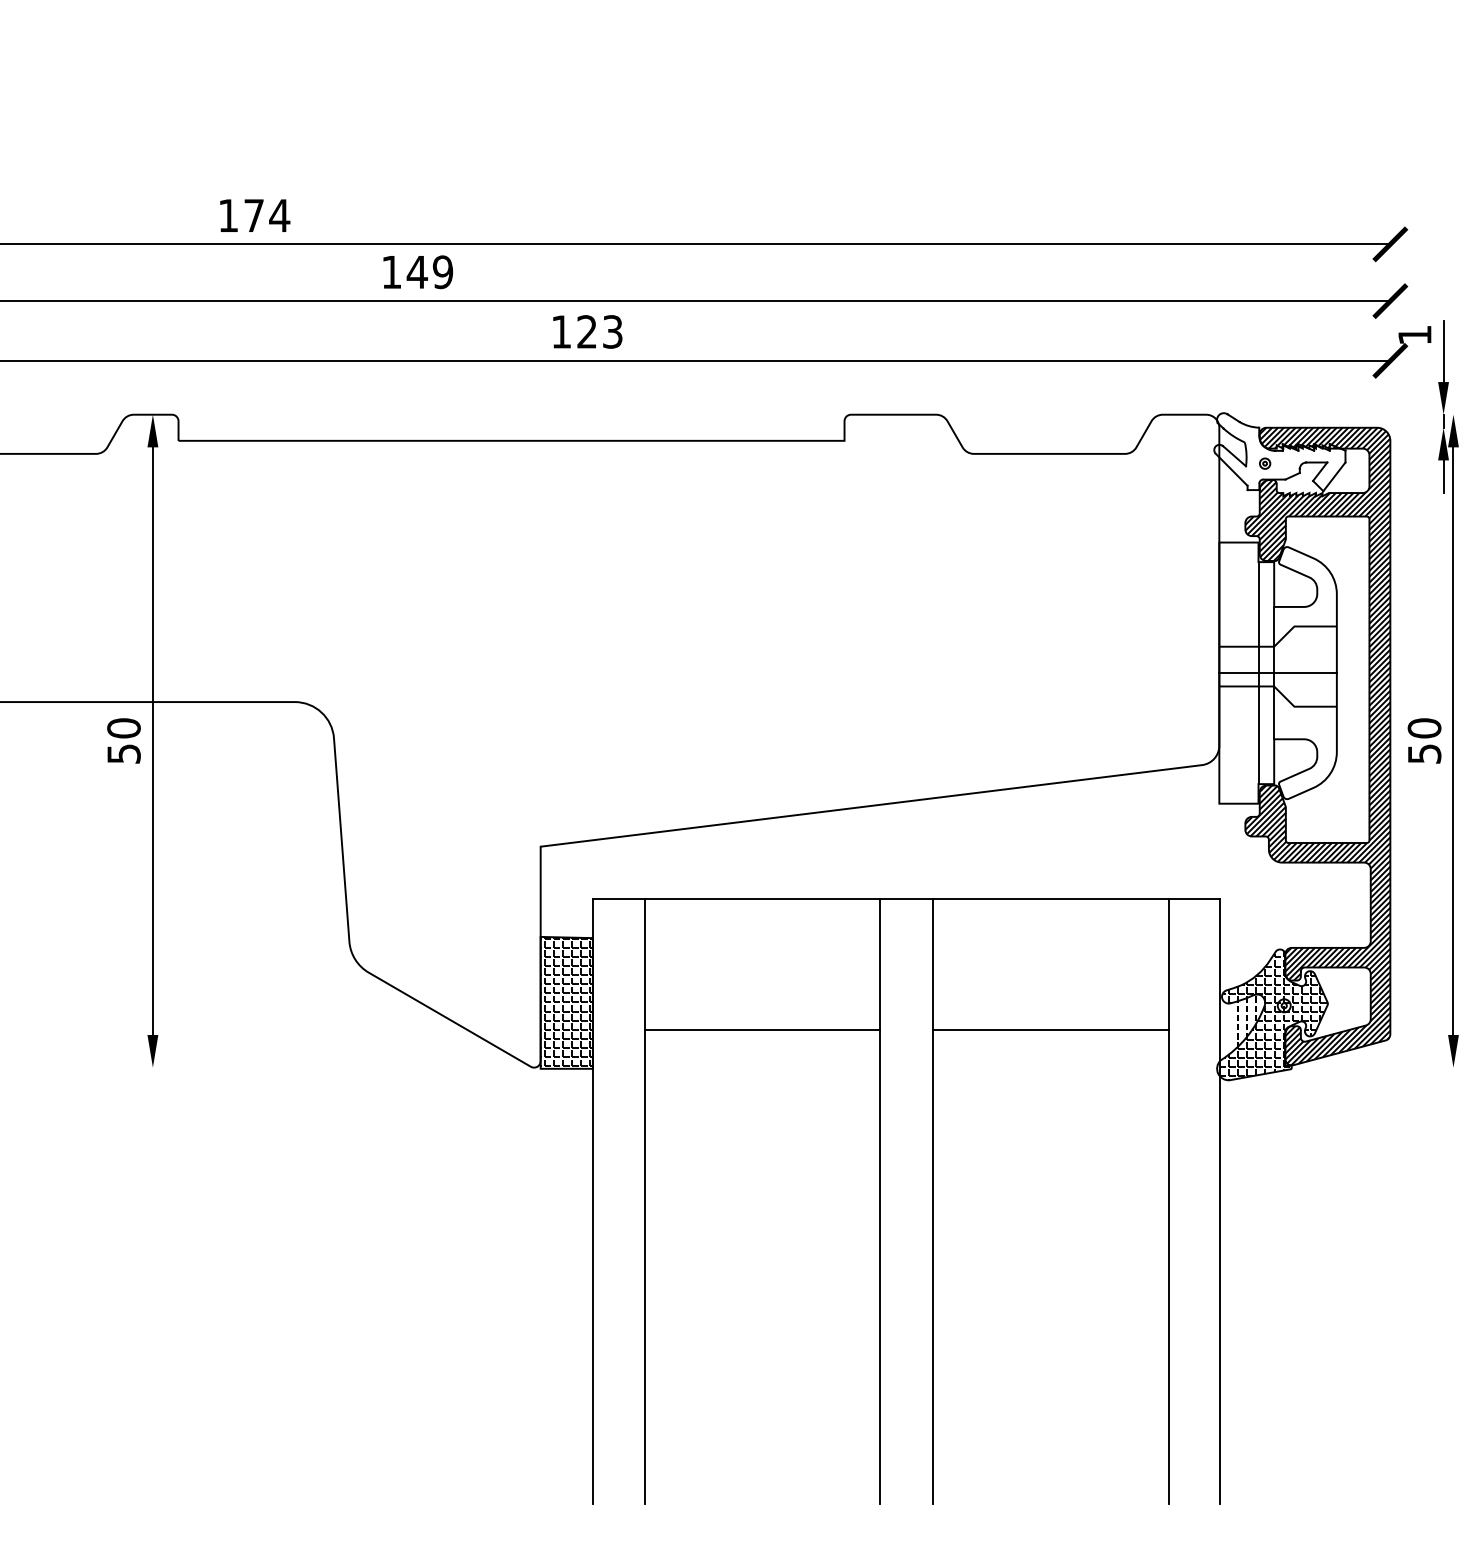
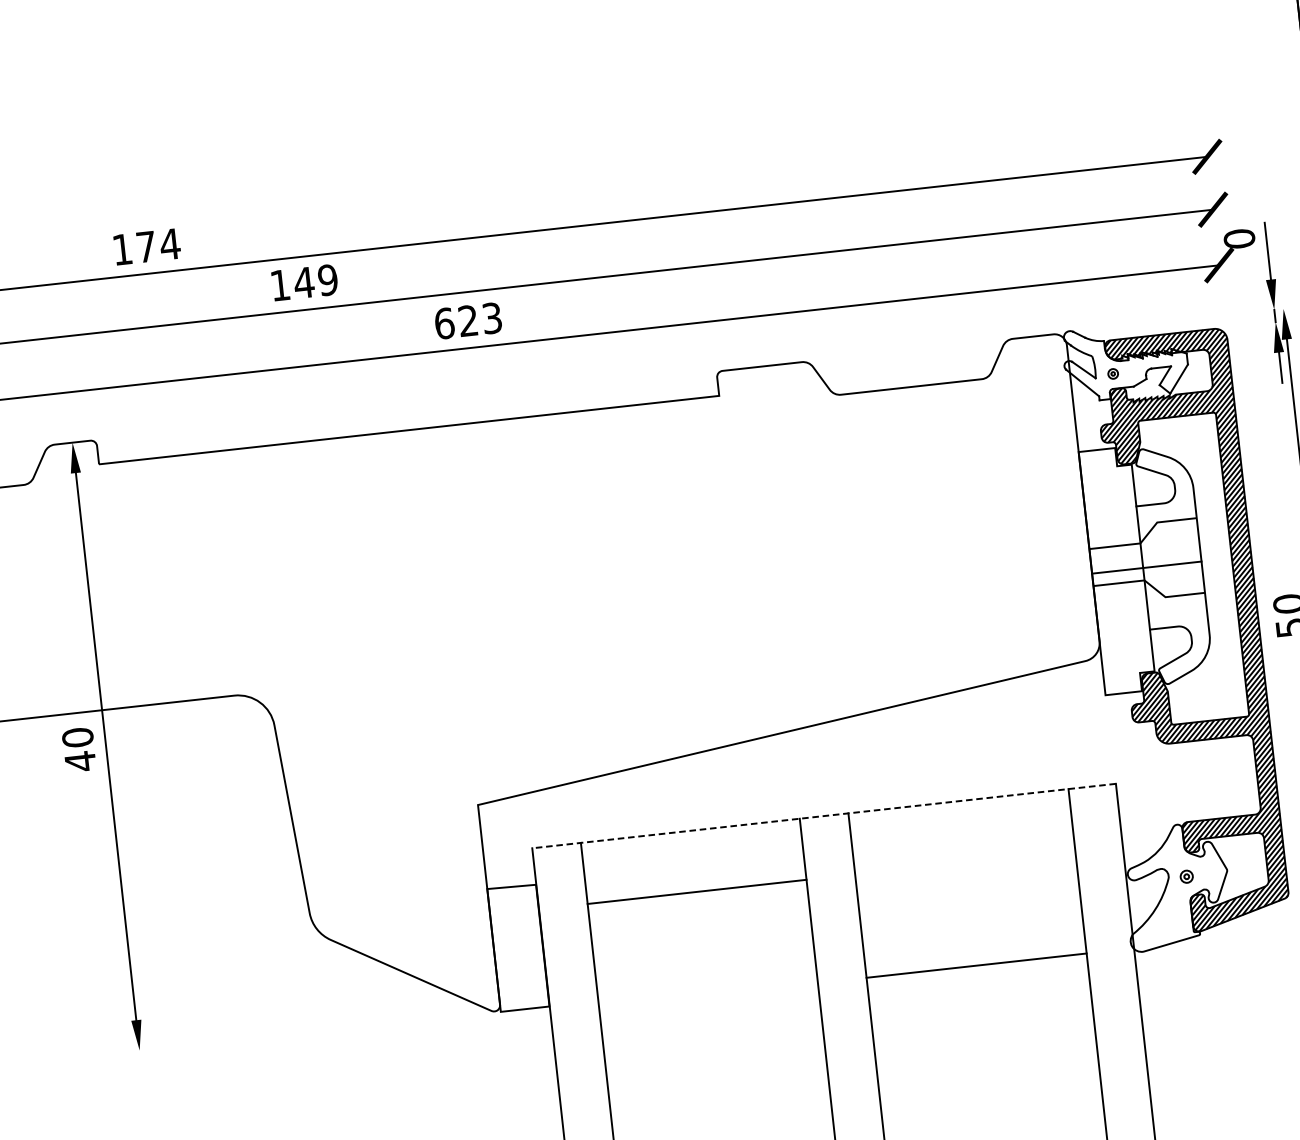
text: (561, 331) -> (444, 323), 123 -> 623
text: (1414, 335) -> (1239, 239), 1 -> 0
line: (1258, 673) -> (1128, 569), removed
text: (123, 753) -> (80, 761), 50 -> 40
line: (906, 898) -> (823, 815), solid -> dashed
hatch: (566, 1002) -> (518, 947), removed
hatch: (1271, 1015) -> (1175, 887), removed
line: (762, 1029) -> (696, 891), moved
line: (1050, 1029) -> (976, 965), moved

